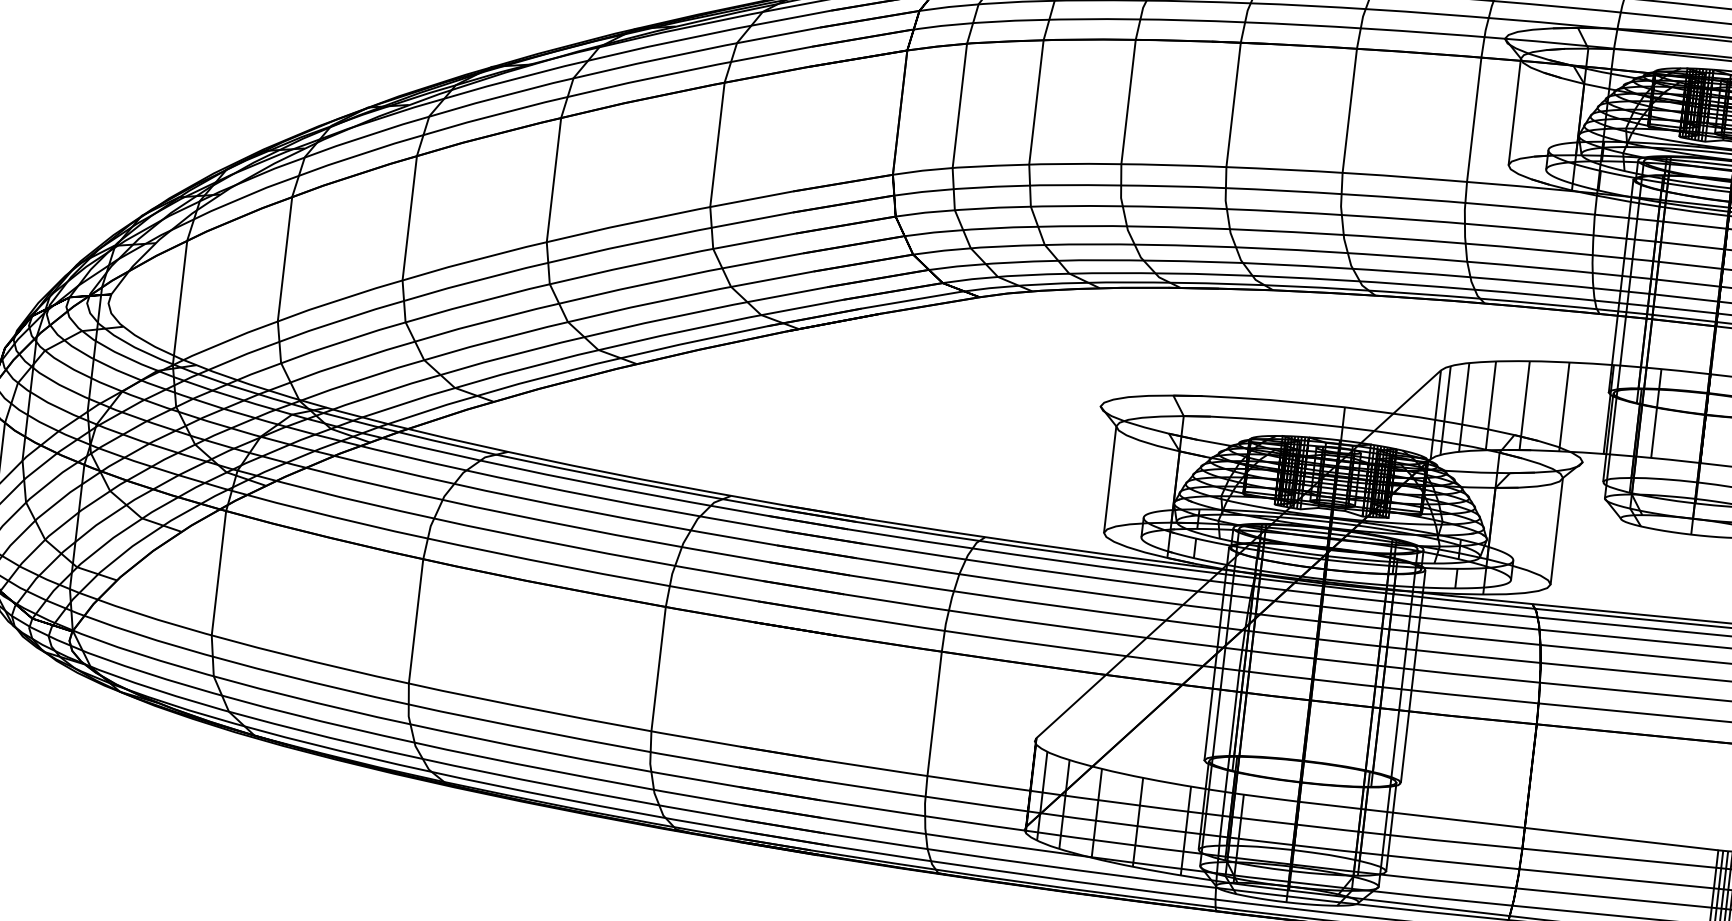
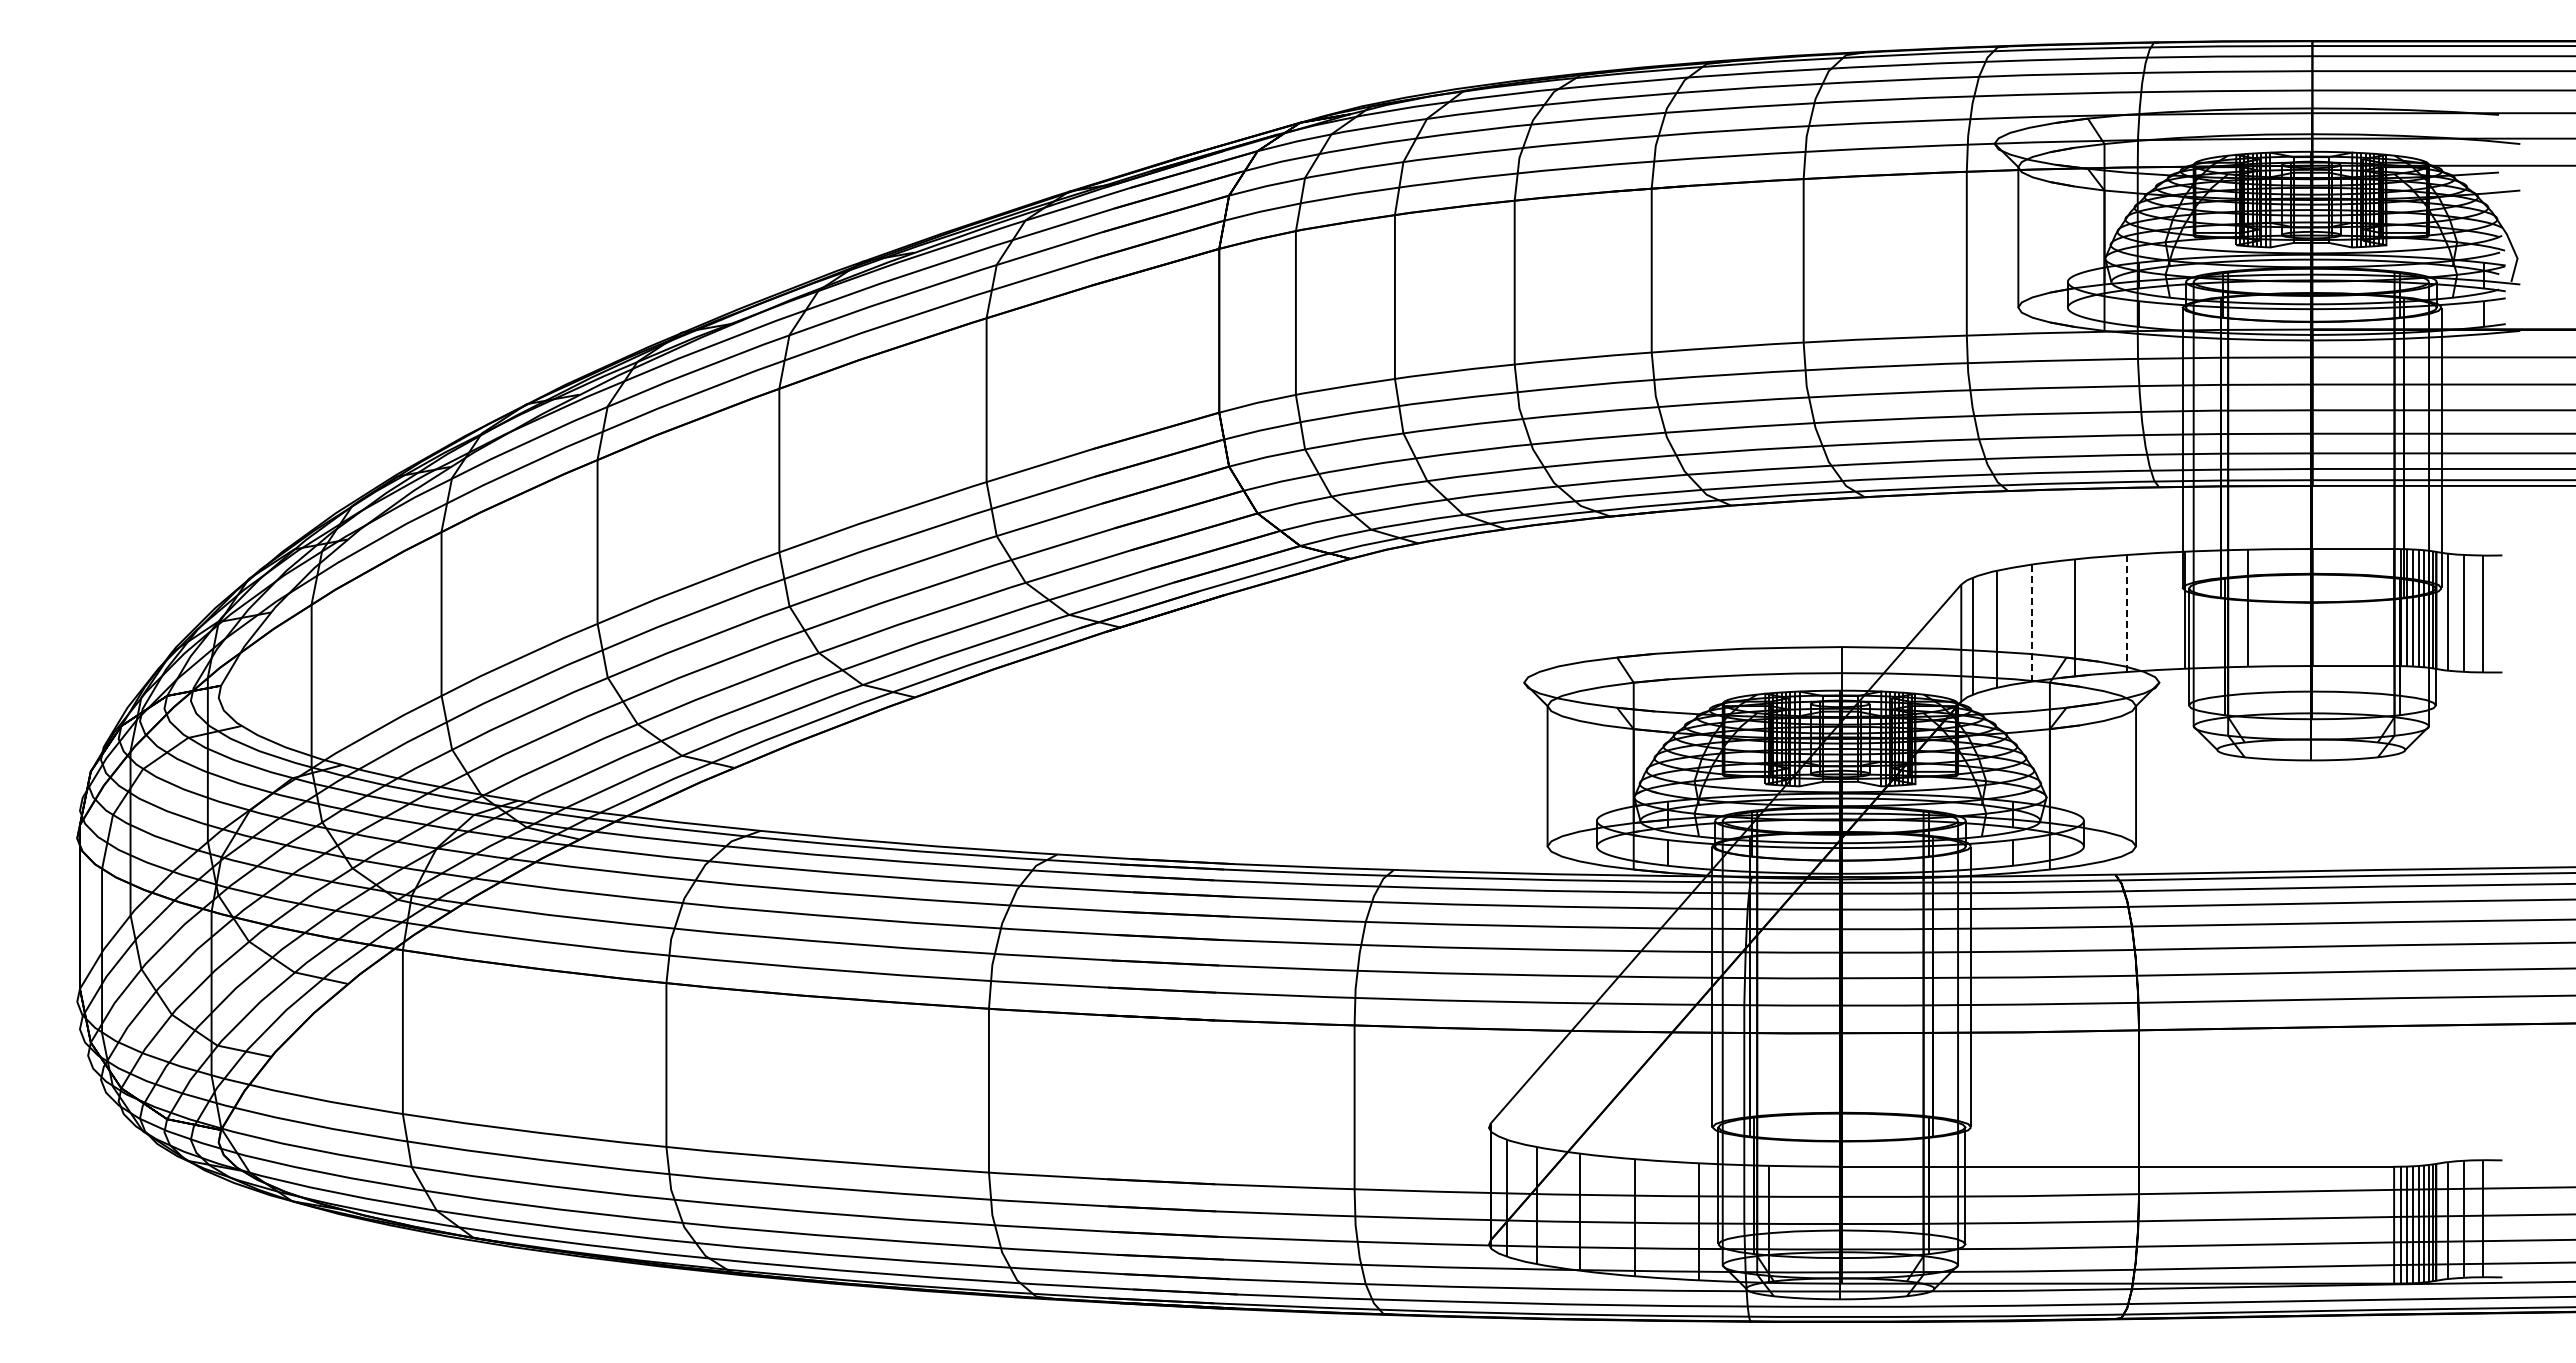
line: (1490, 406) -> (2031, 623), solid -> dashed
line: (1564, 406) -> (2127, 613), solid -> dashed

